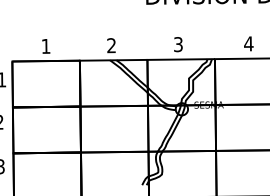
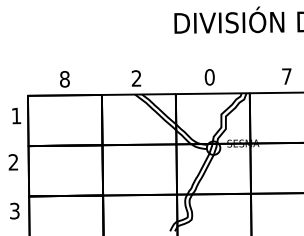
text: (248, 43) -> (286, 76), 4 -> 7
text: (178, 44) -> (209, 77), 3 -> 0
text: (45, 46) -> (64, 79), 1 -> 8

